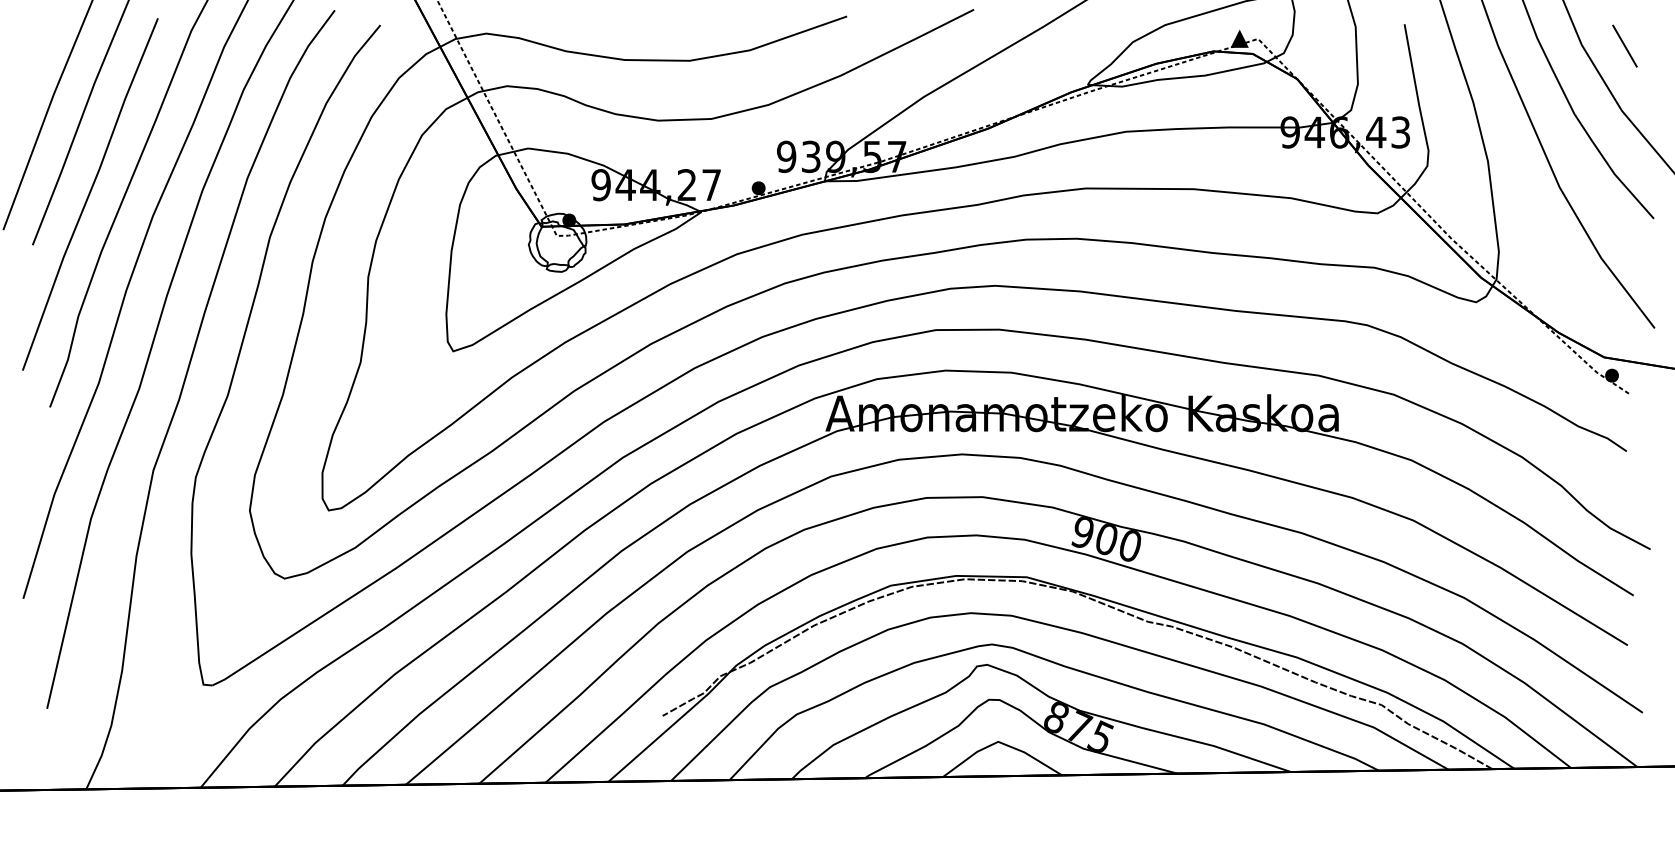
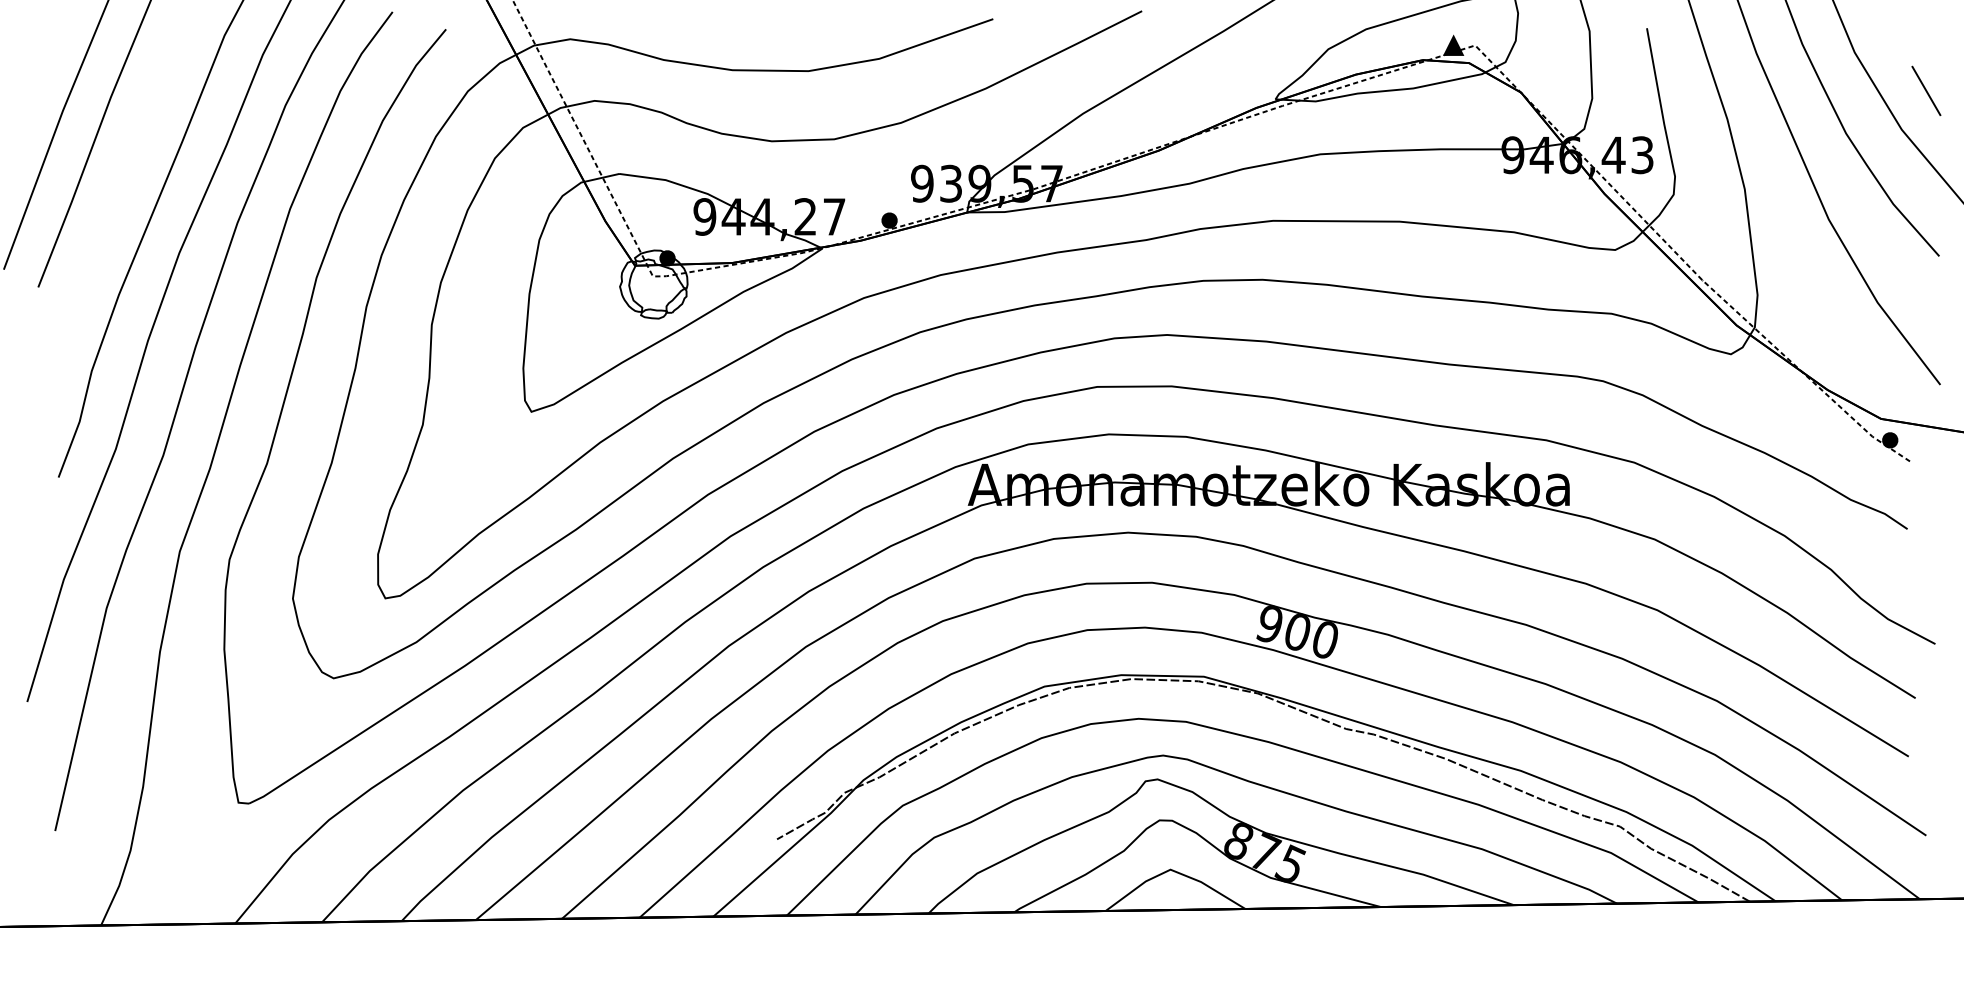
line: (1625, 45) -> (1926, 90), moved
line: (90, 194) -> (105, 227), removed

